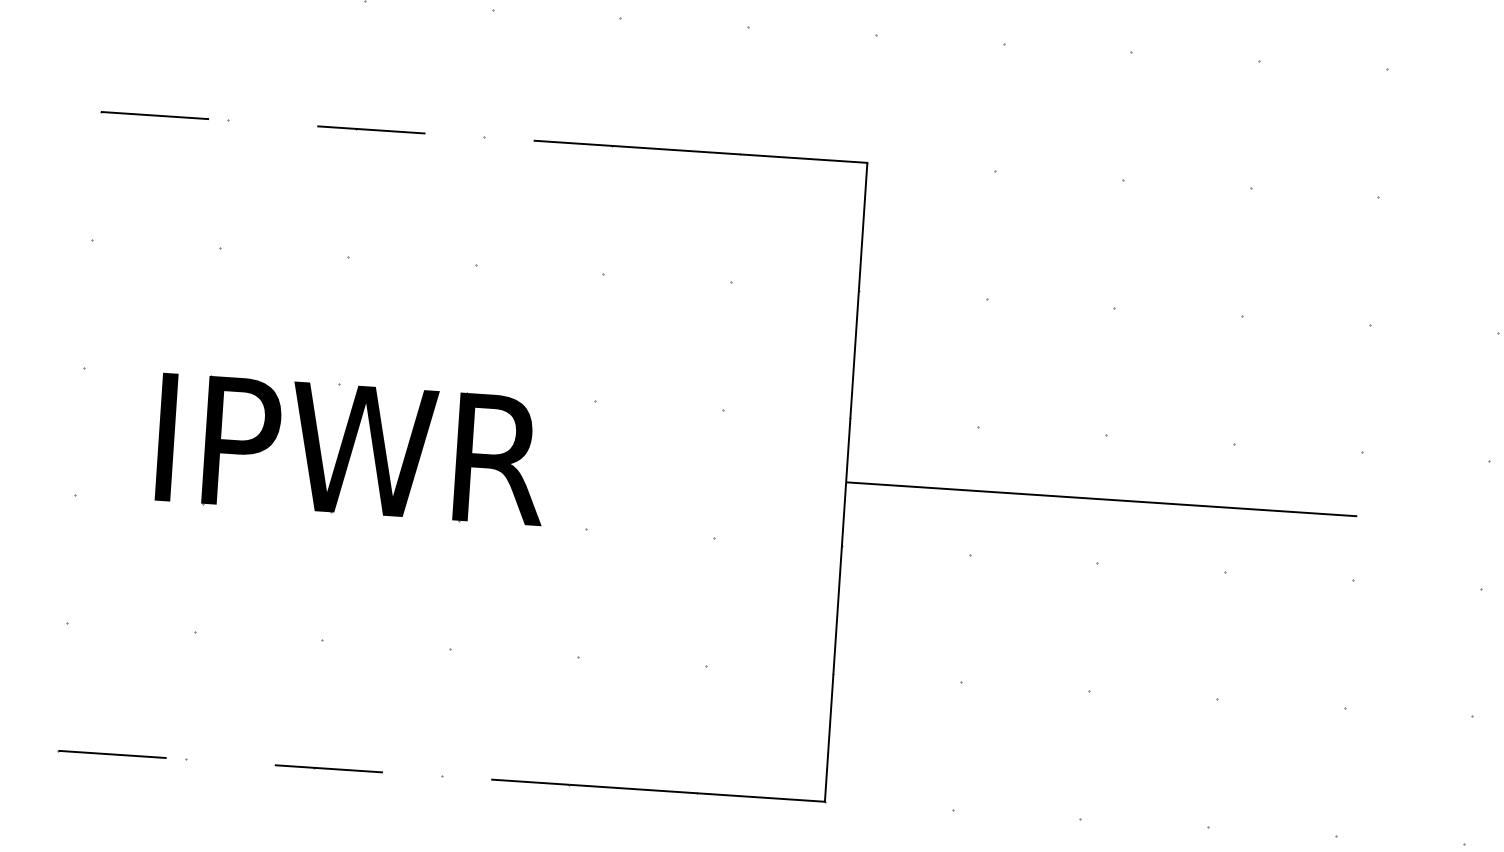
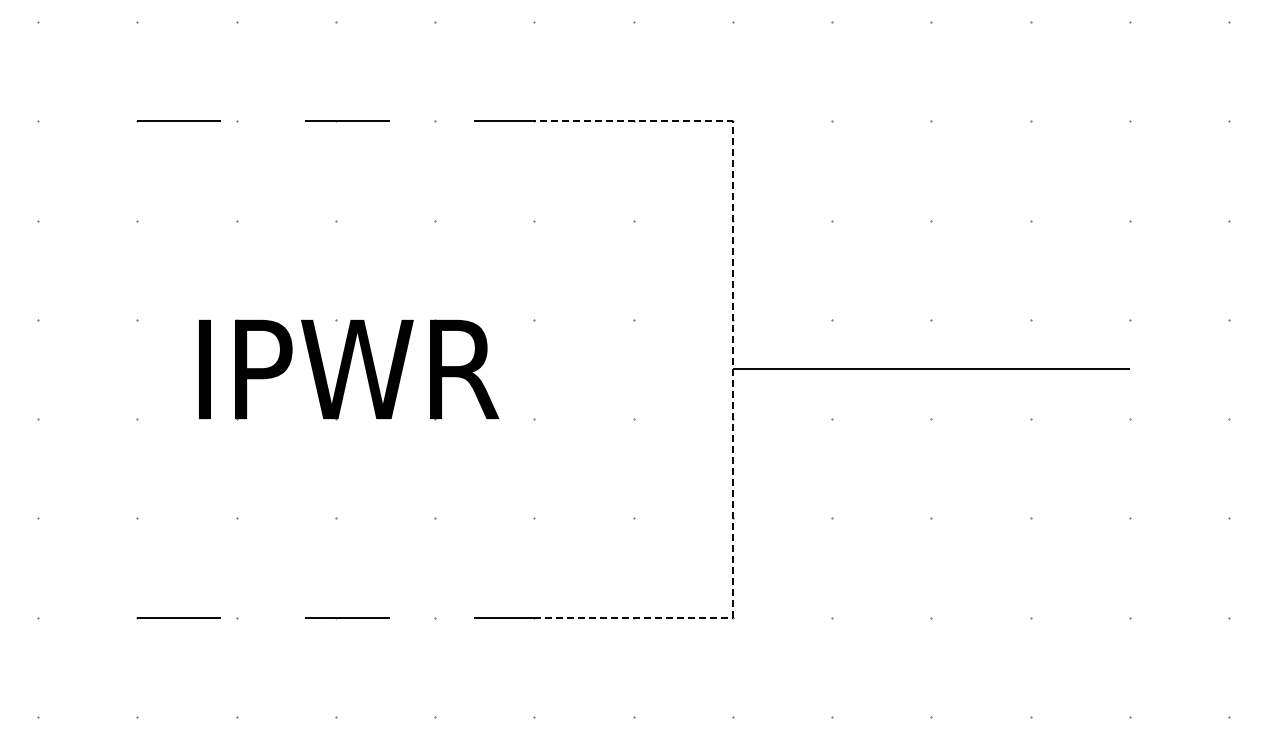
line: (845, 482) -> (732, 369), solid -> dashed

